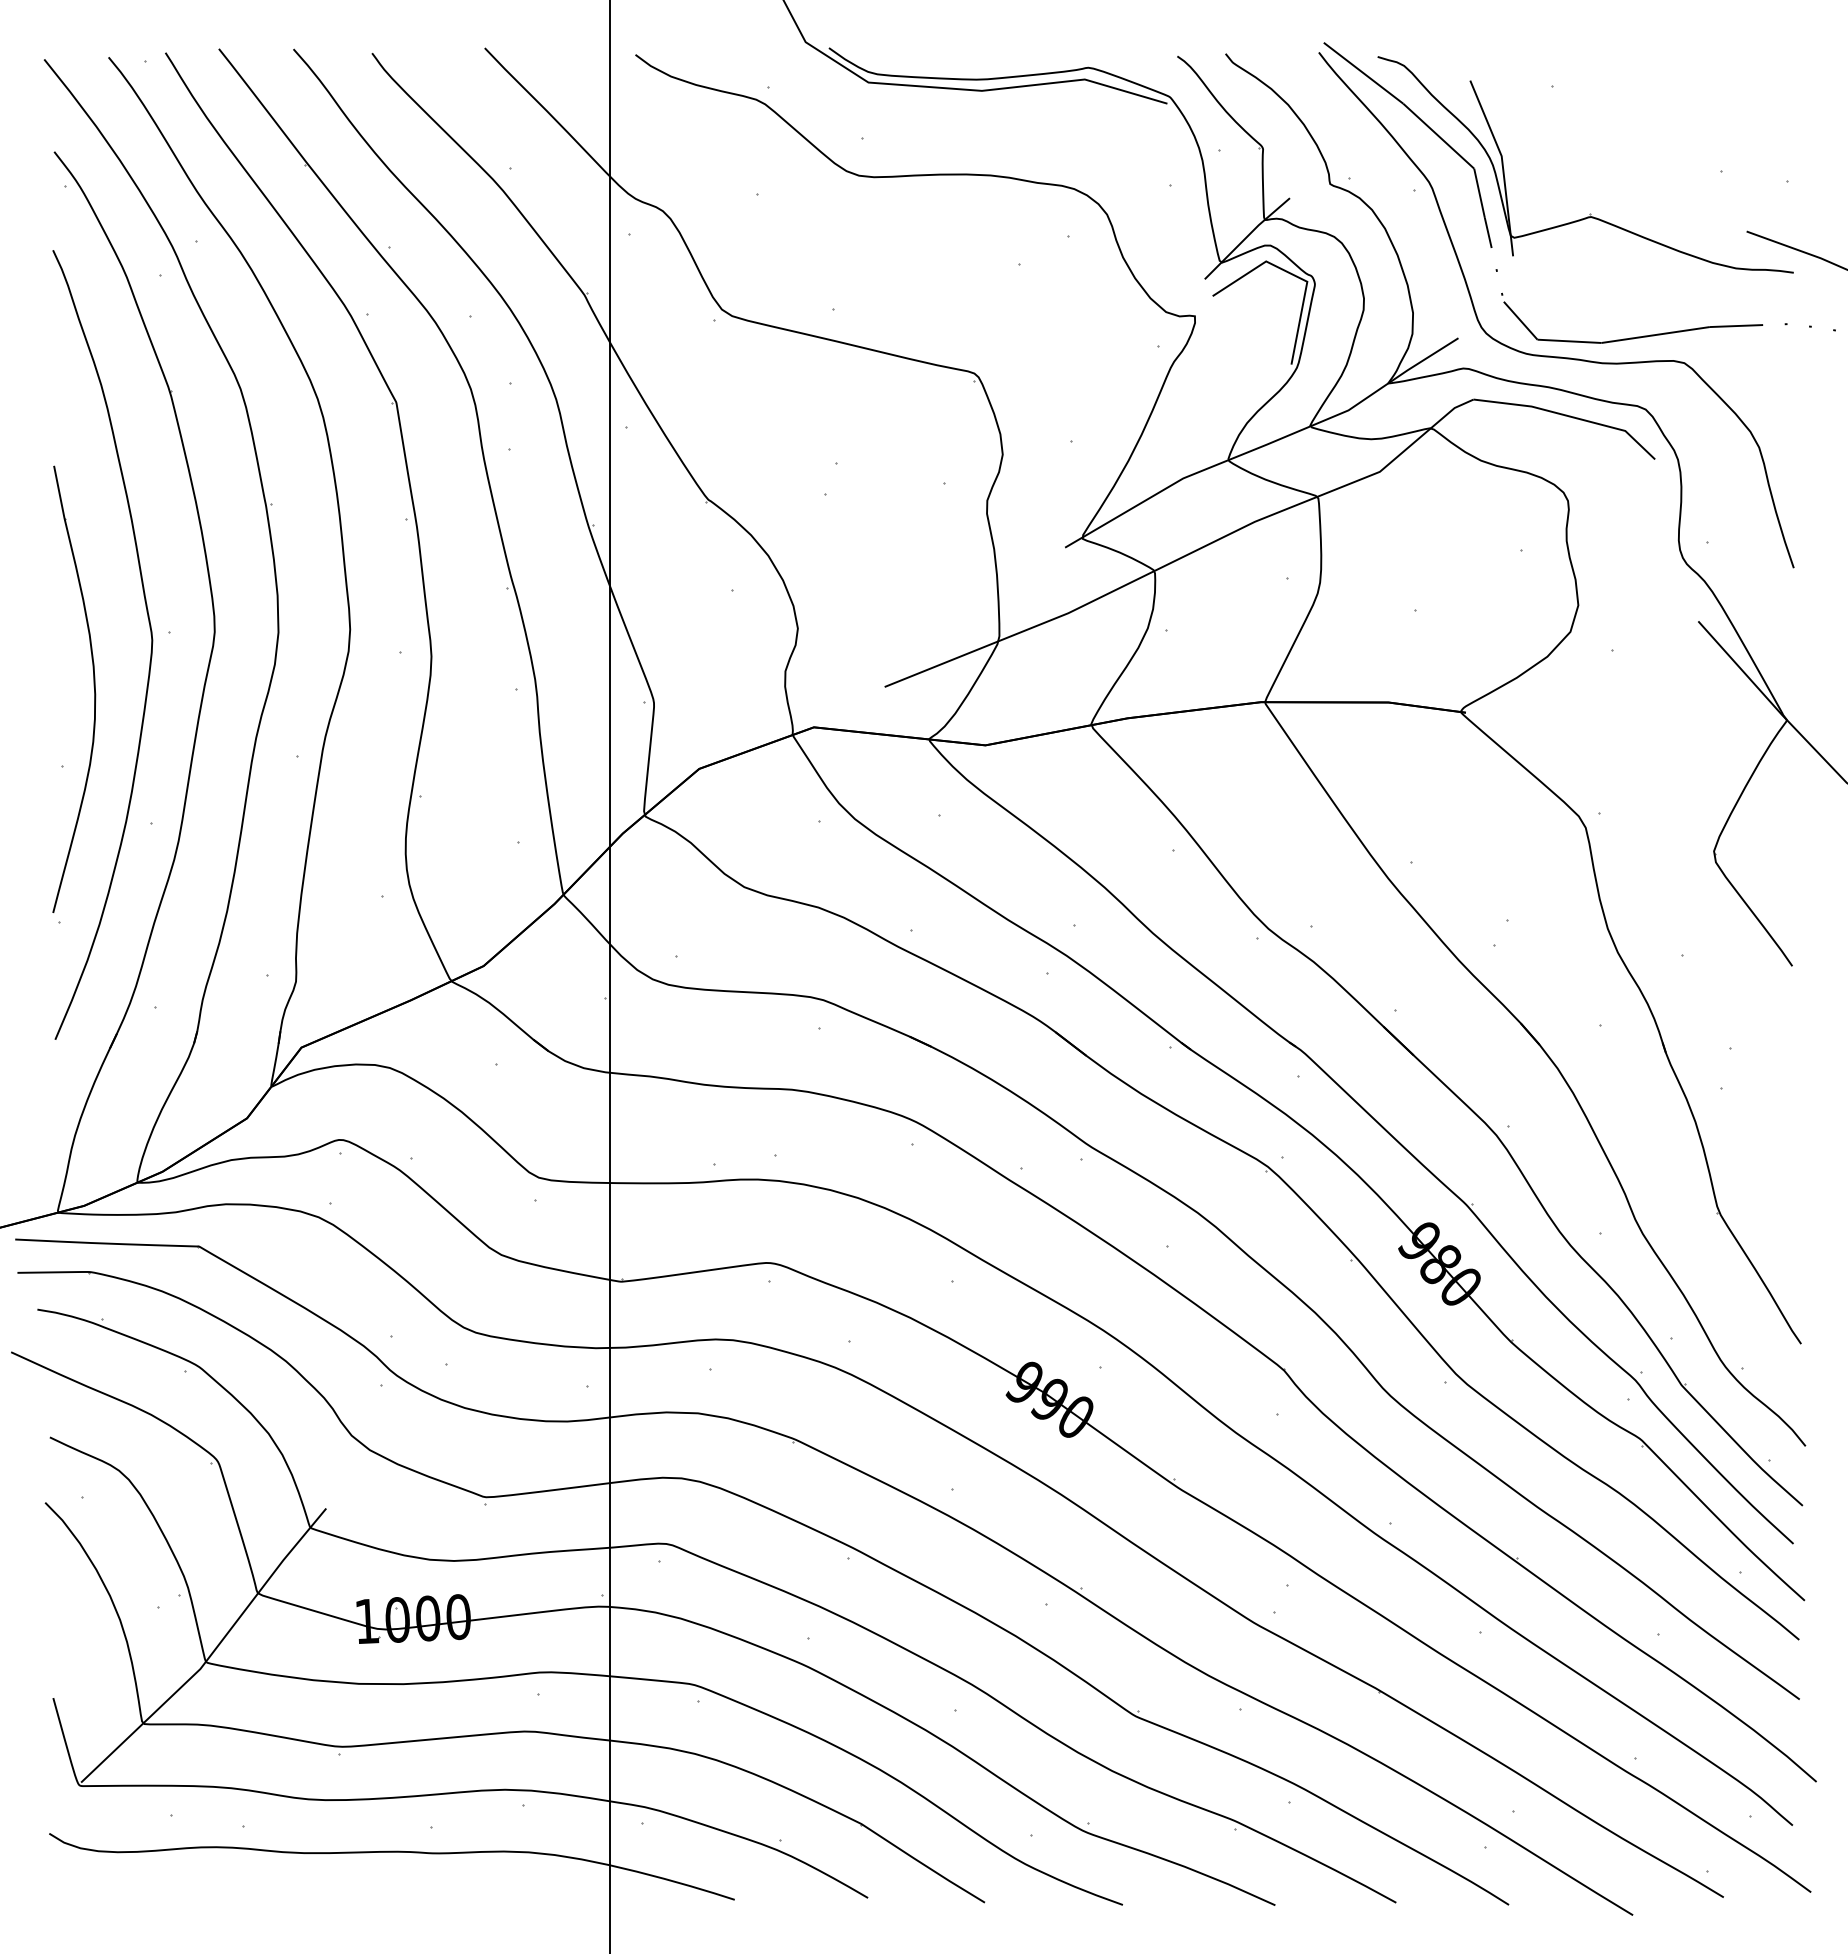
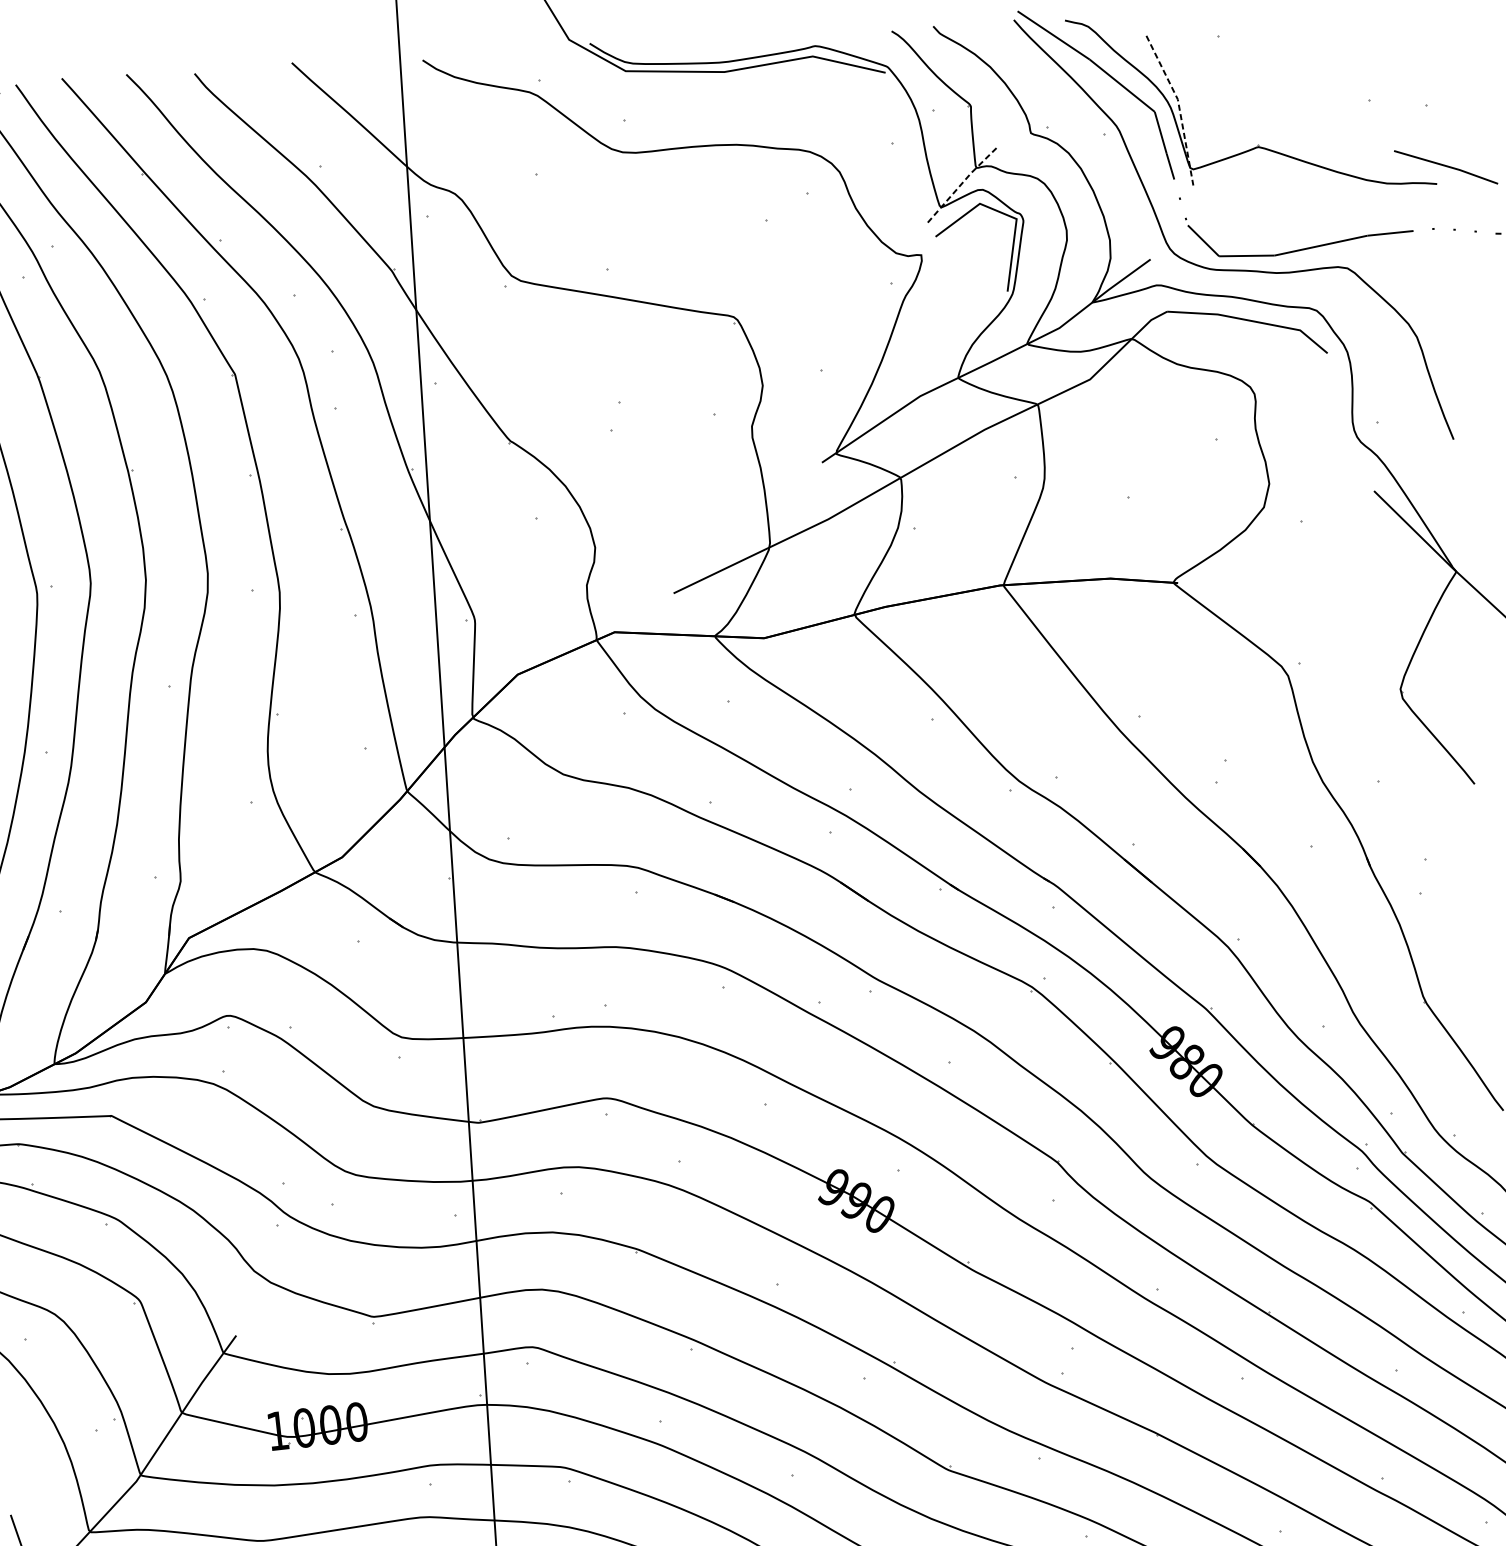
line: (1502, 165) -> (1179, 107), solid -> dashed
line: (1246, 237) -> (961, 184), solid -> dashed

